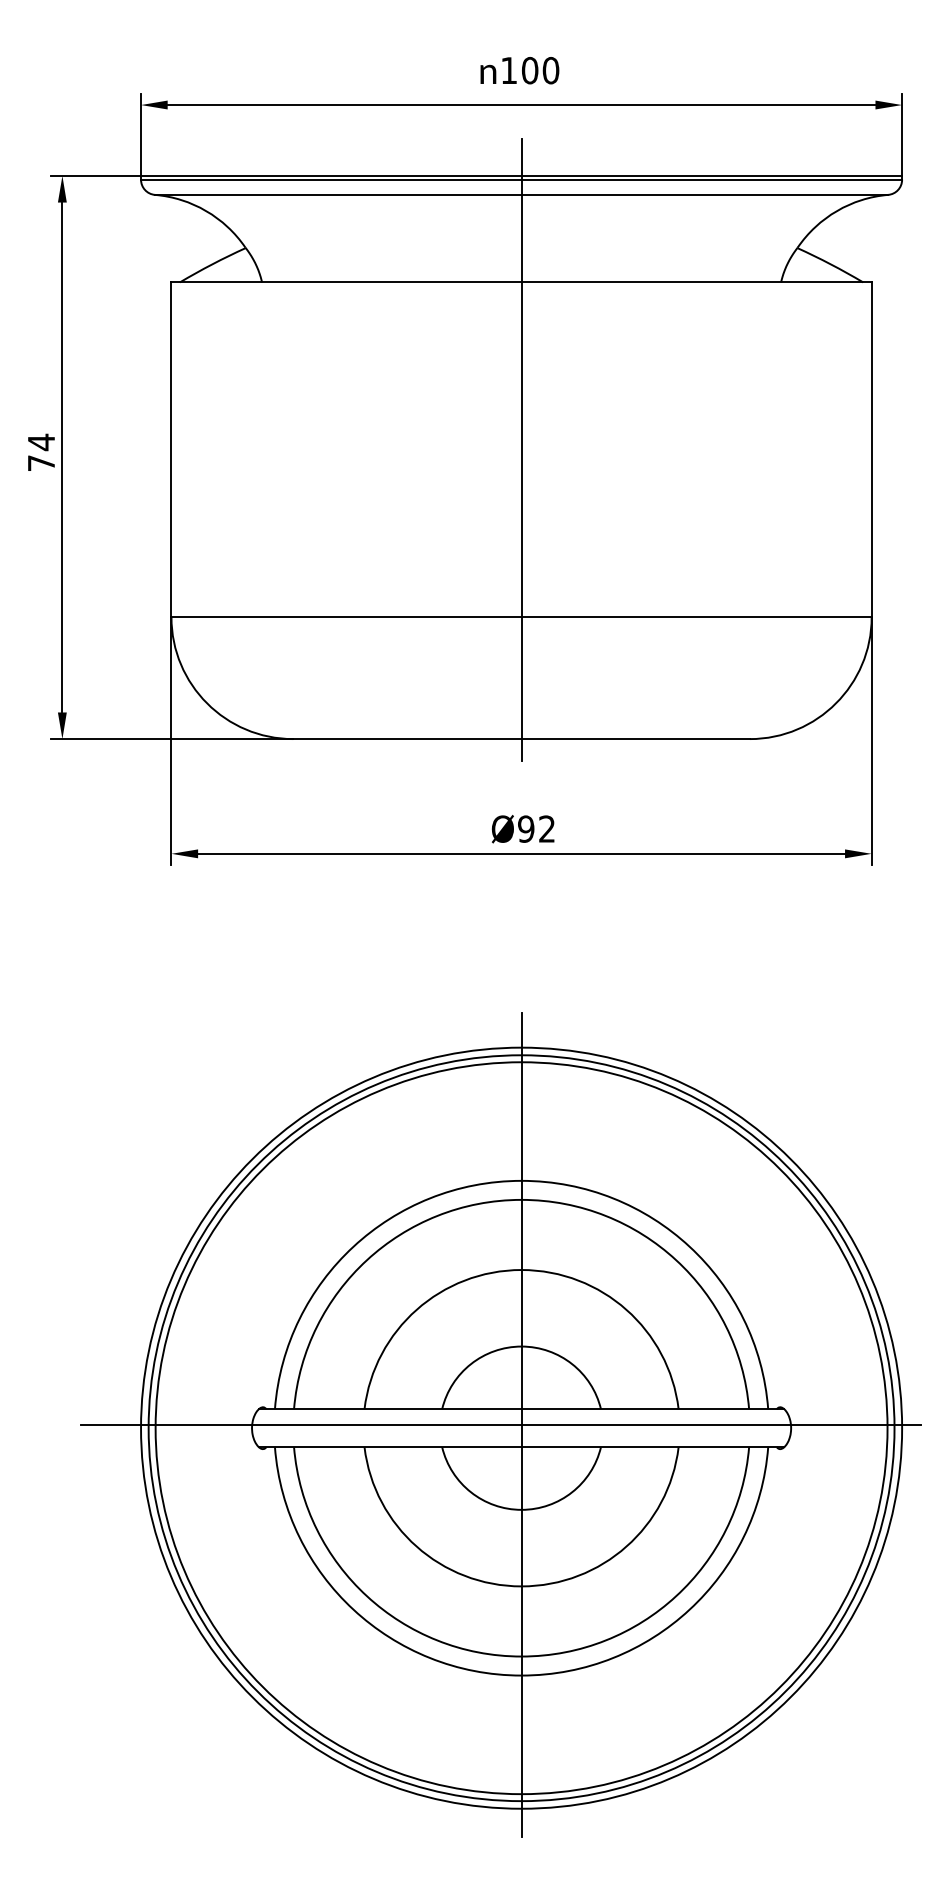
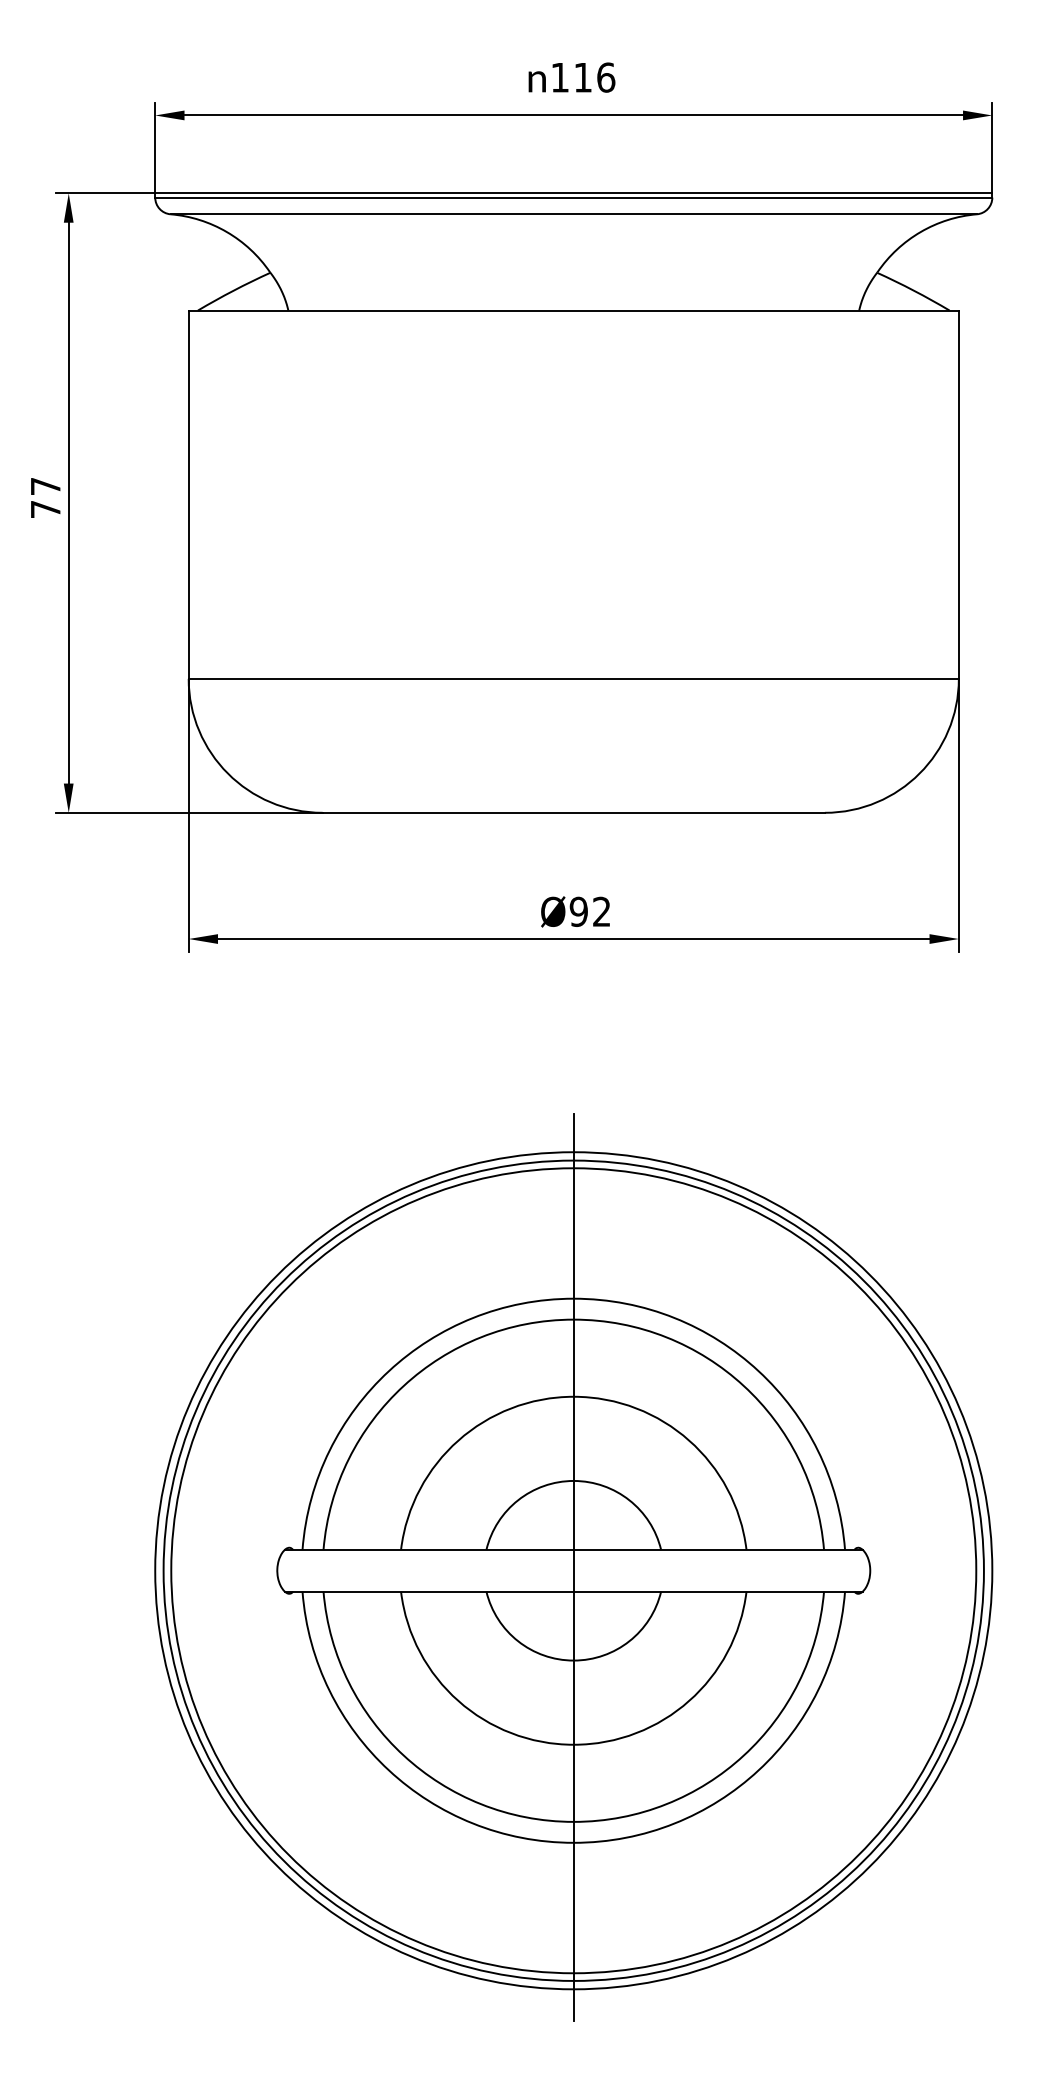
text: (540, 70) -> (594, 77), 100 -> 116
text: (41, 442) -> (45, 486), 74 -> 77
line: (521, 449) -> (573, 494), removed
line: (500, 1425) -> (550, 1567), removed

